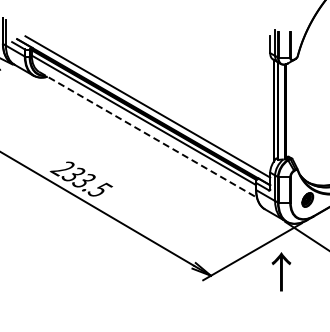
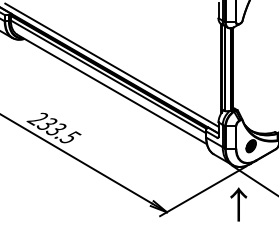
line: (148, 134) -> (112, 89), dashed -> solid
text: (281, 271) -> (238, 204), moved

